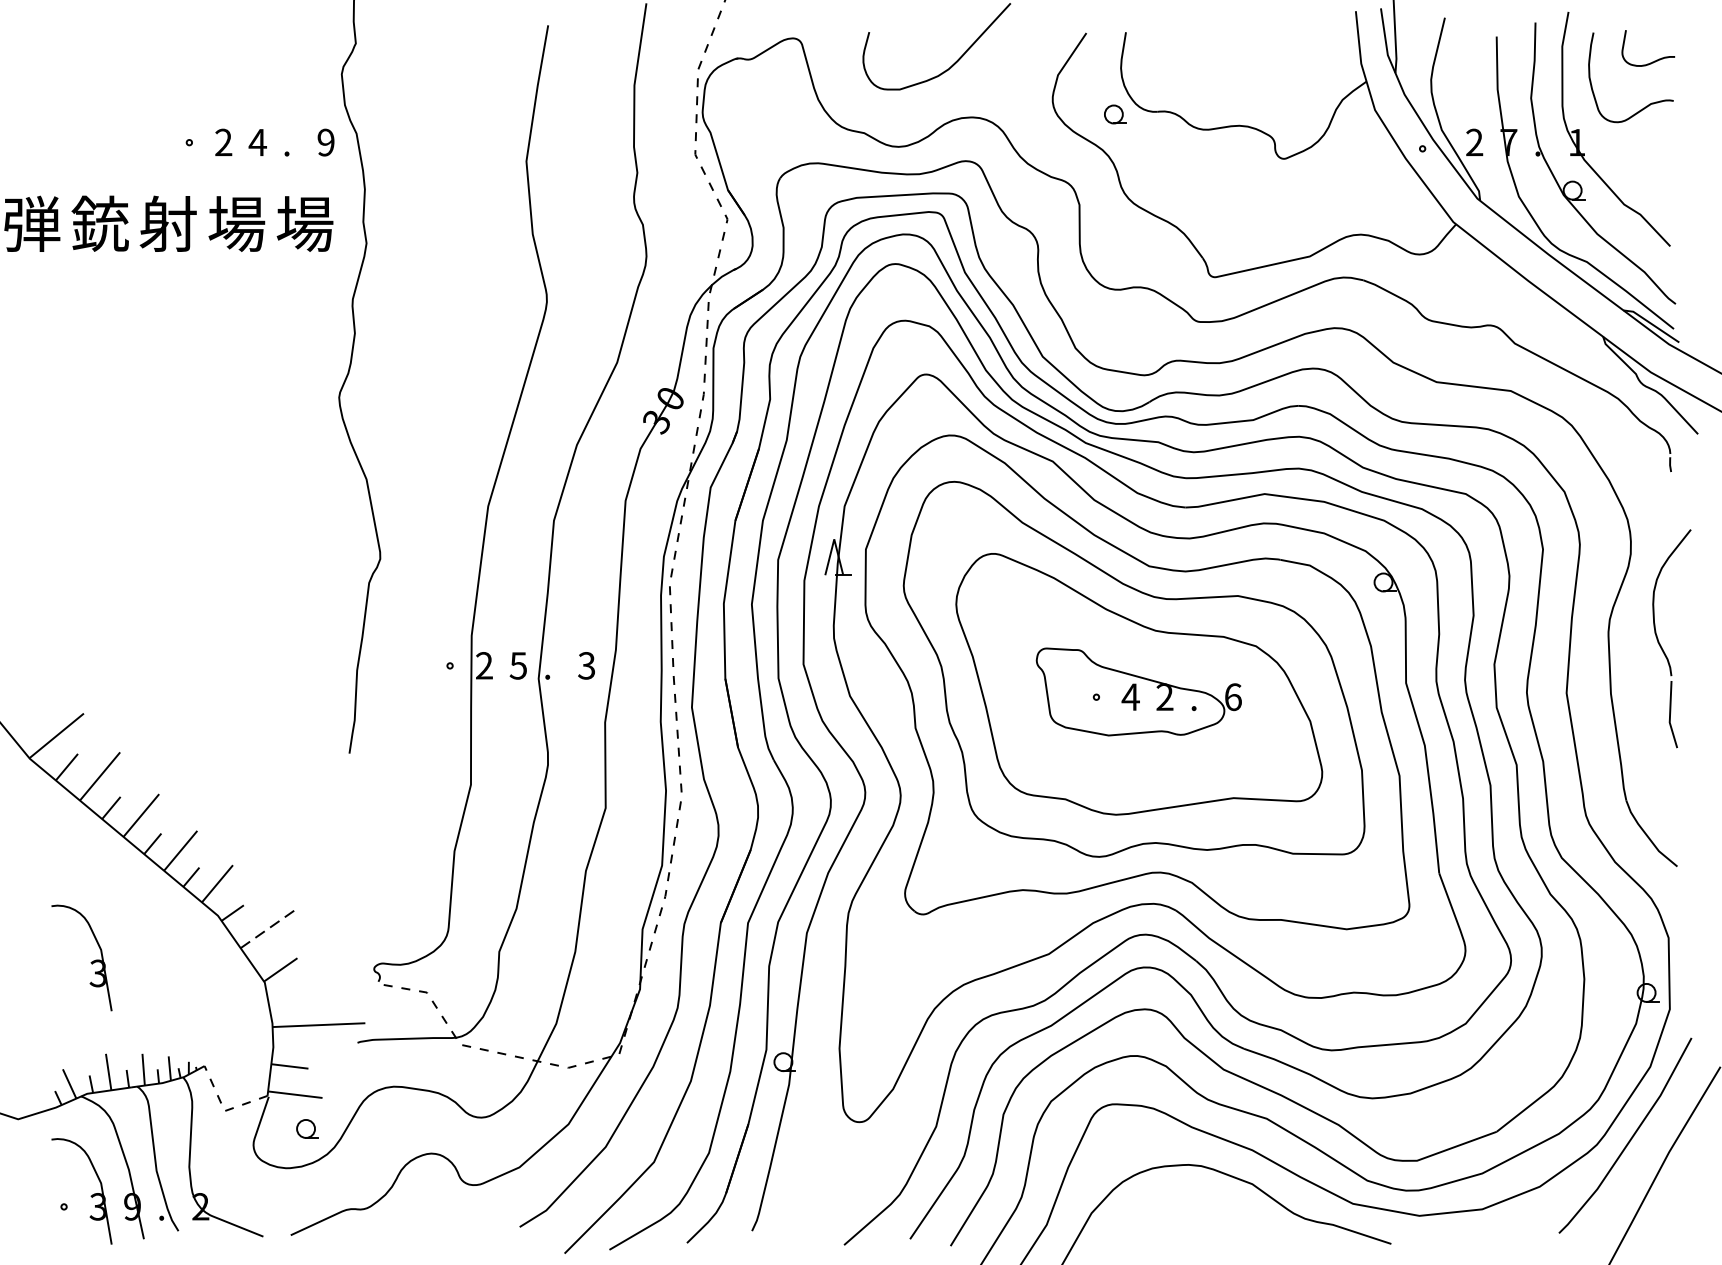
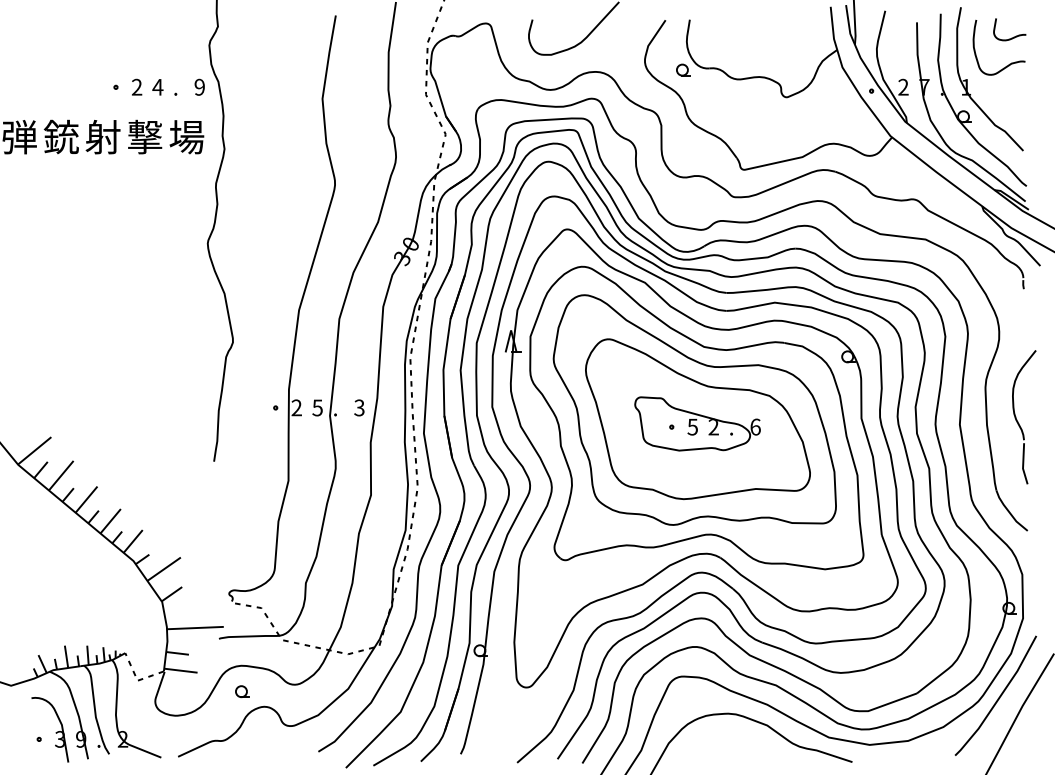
text: (235, 222) -> (144, 136), 場 -> 撃
part: (1662, 645) -> (1018, 421), moved
text: (1130, 696) -> (692, 426), 4 -> 5
line: (268, 927) -> (164, 568), dashed -> solid
part: (82, 957) -> (50, 586), removed
part: (307, 1128) -> (242, 691), moved

